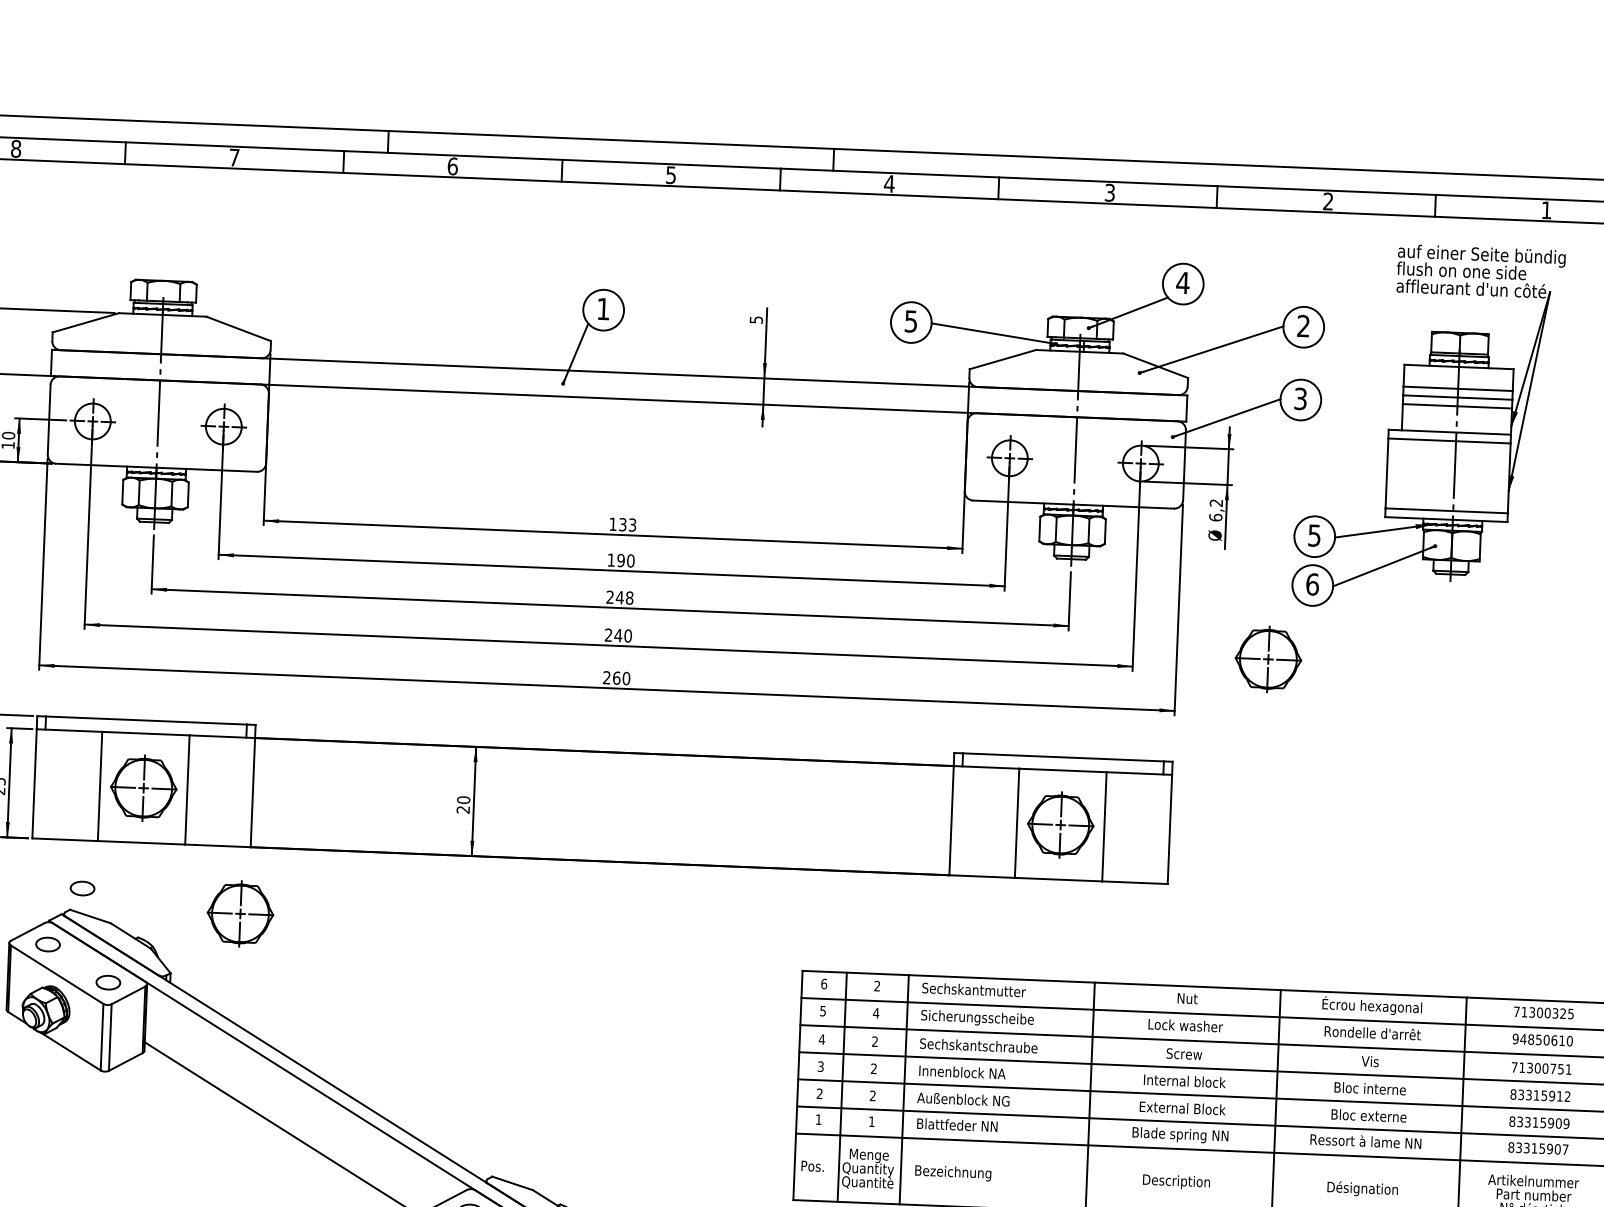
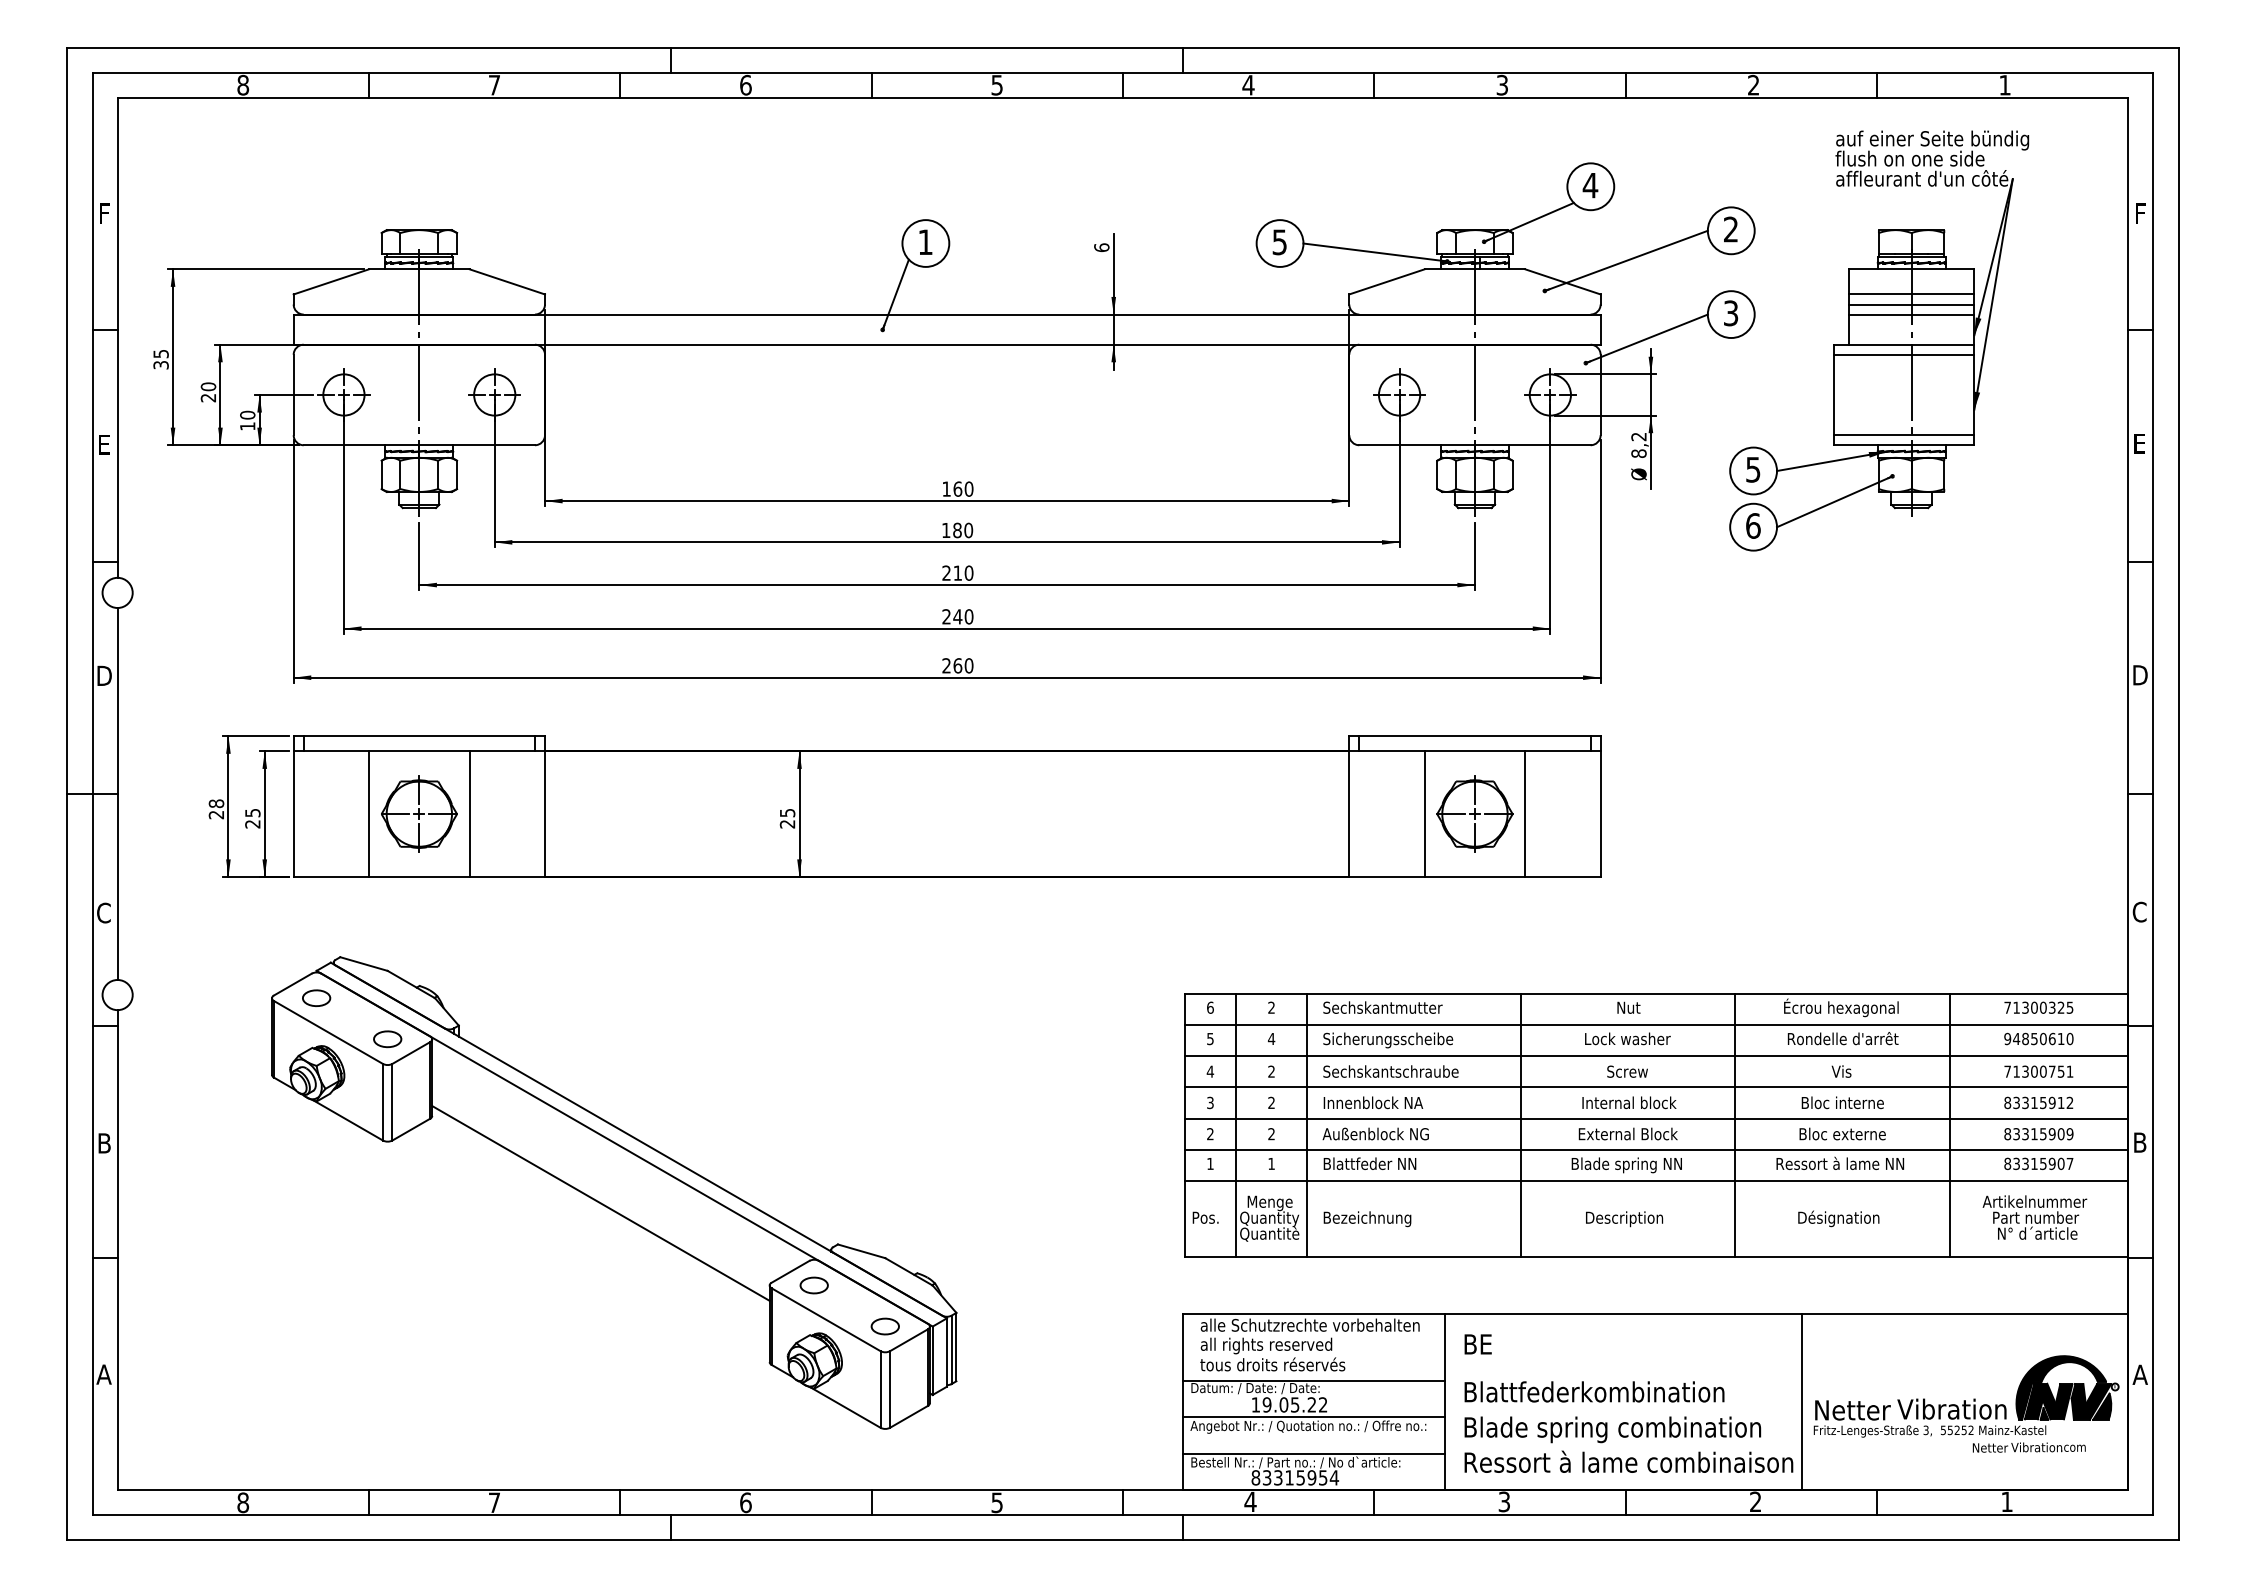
text: (756, 319) -> (1101, 247), 5 -> 6
text: (1215, 517) -> (1638, 453), 6,2 -> 8,2
text: (627, 524) -> (963, 488), 133 -> 160
text: (621, 560) -> (957, 530), 190 -> 180
text: (624, 597) -> (963, 572), 248 -> 210
part: (1268, 658) -> (1705, 613), removed
text: (463, 799) -> (787, 812), 20 -> 25
part: (82, 888) -> (353, 932), removed
part: (240, 913) -> (536, 953), removed

